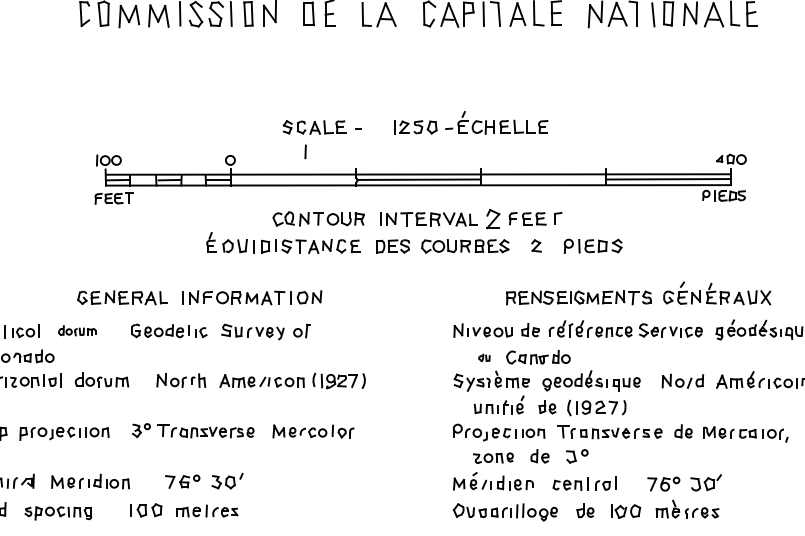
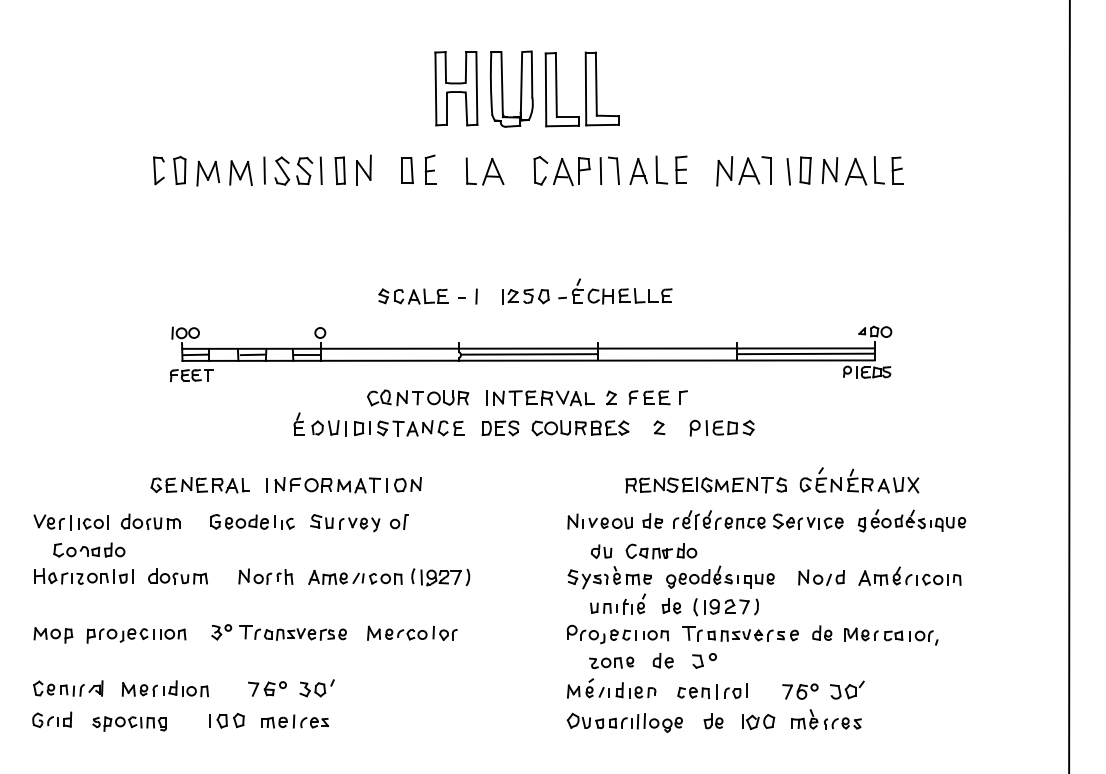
line: (305, 151) -> (476, 296), moved
part: (493, 218) -> (611, 397), size x0.62
part: (77, 330) -> (150, 521), size x1.43
part: (484, 357) -> (601, 551), size x1.67

